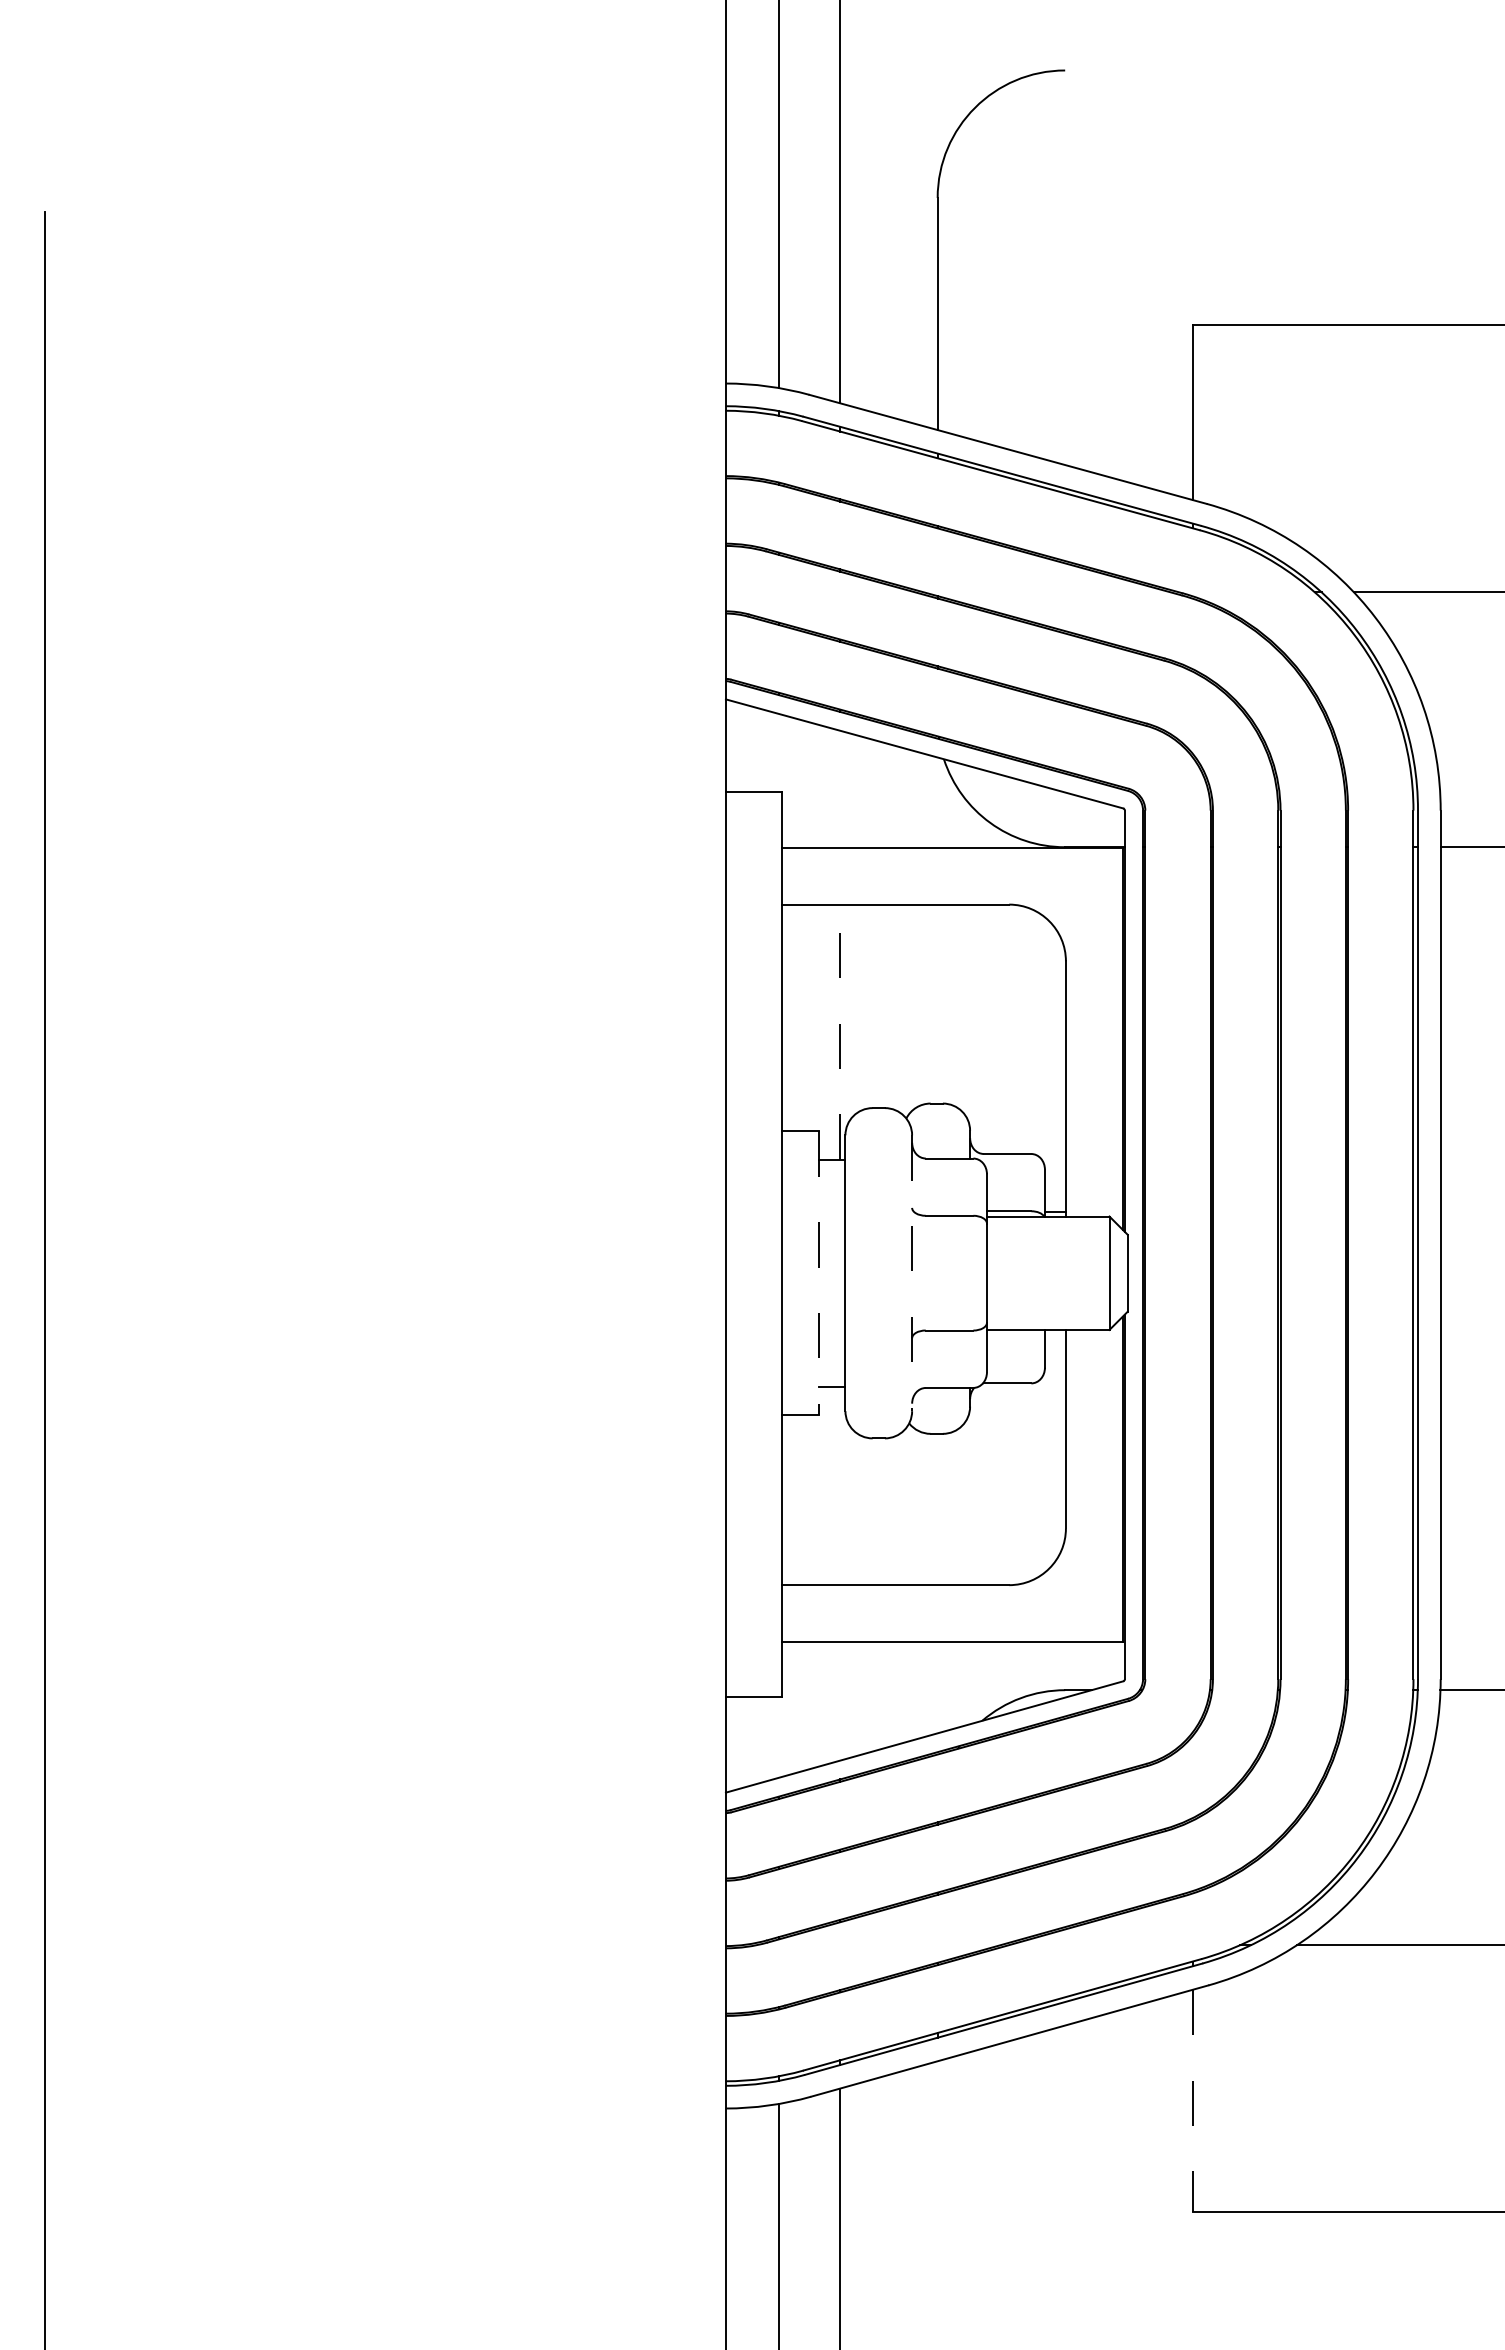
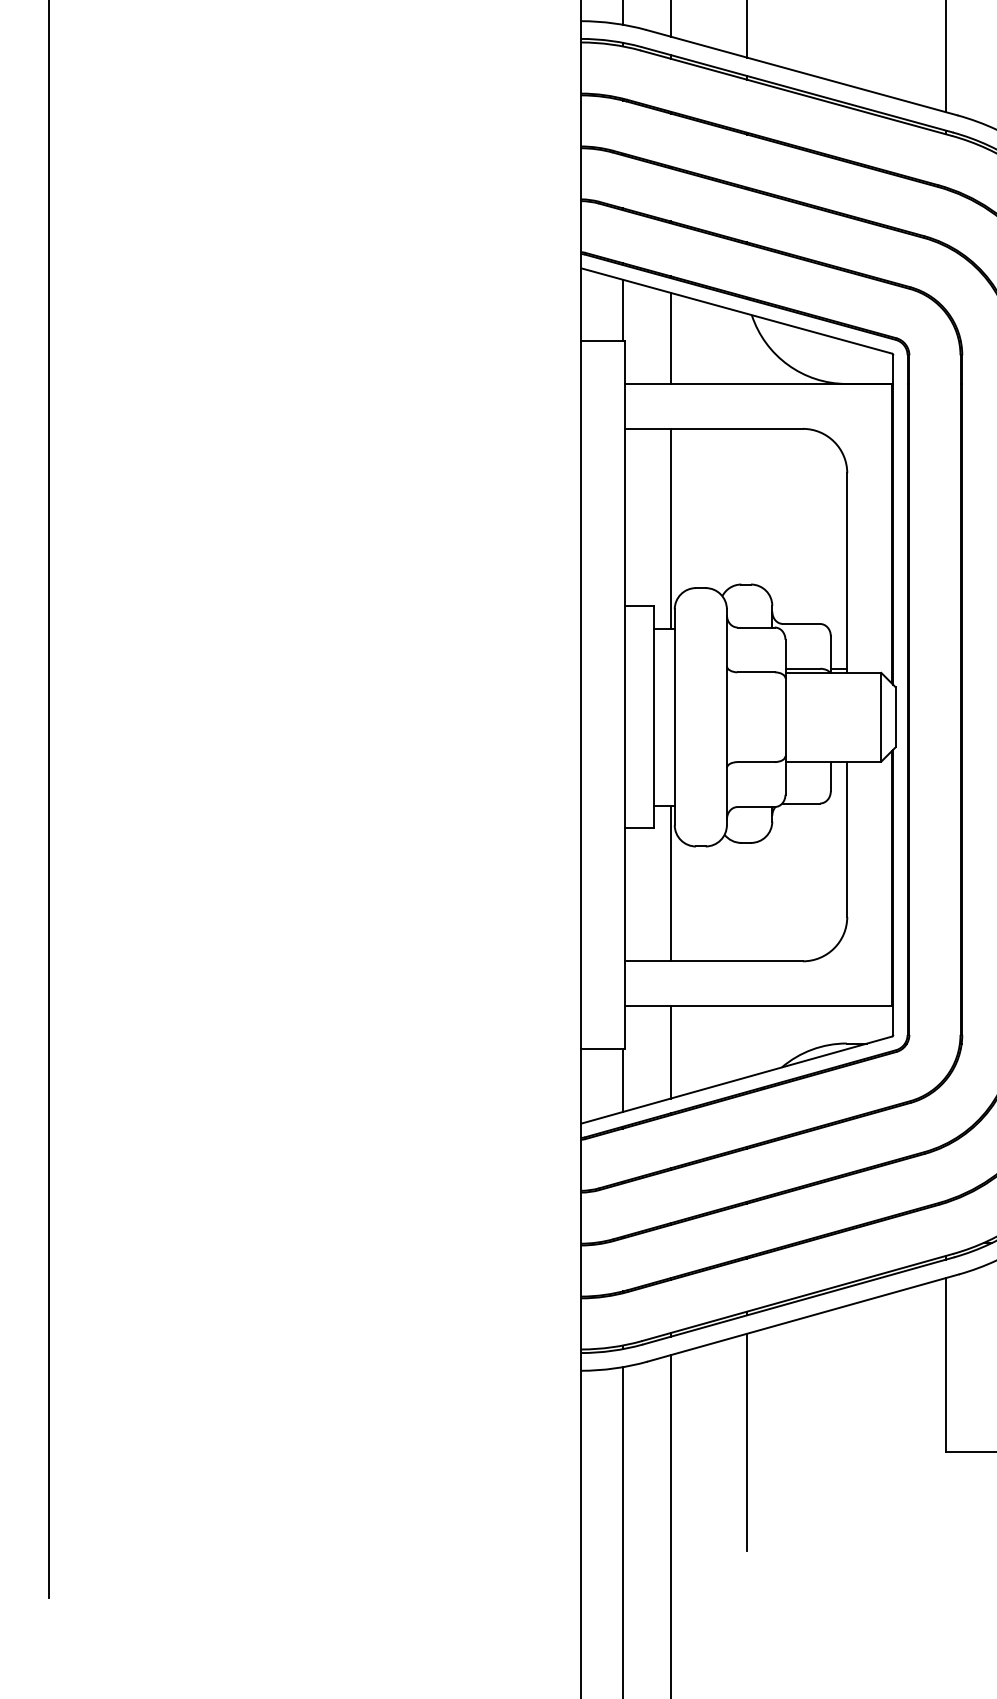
line: (779, 753) -> (623, 310), added
line: (840, 788) -> (670, 338), added
line: (840, 1032) -> (670, 528), dashed -> solid
line: (818, 1273) -> (653, 717), dashed -> solid
line: (912, 1273) -> (727, 717), dashed -> solid
line: (840, 1485) -> (670, 883), added
line: (840, 1700) -> (670, 1051), added
line: (779, 1737) -> (623, 1080), added
line: (1192, 2101) -> (946, 1365), dashed -> solid
line: (937, 2200) -> (746, 1442), added

